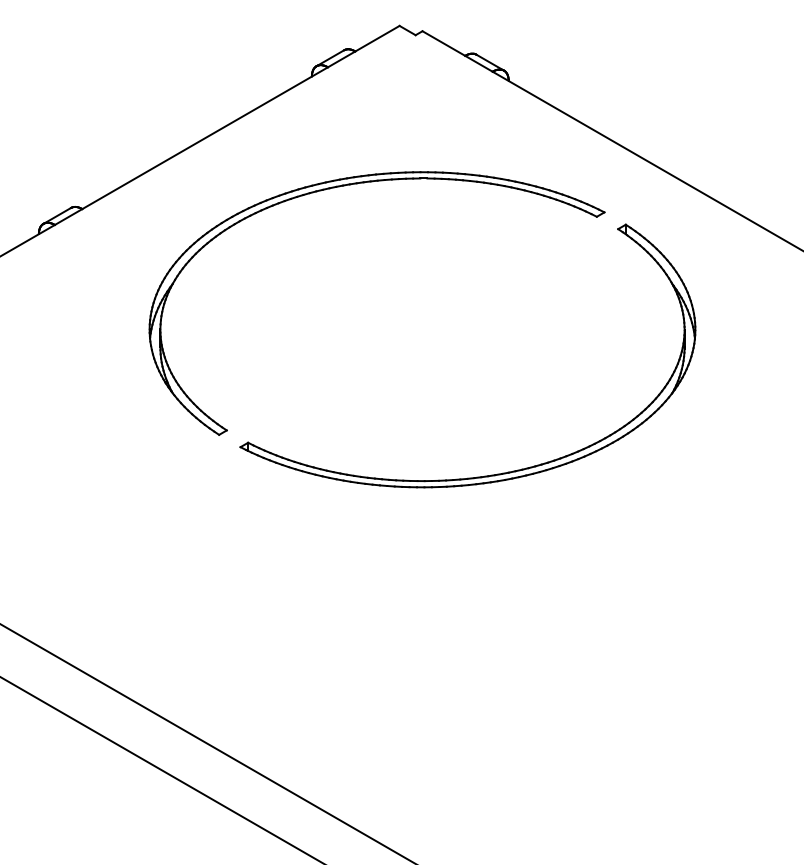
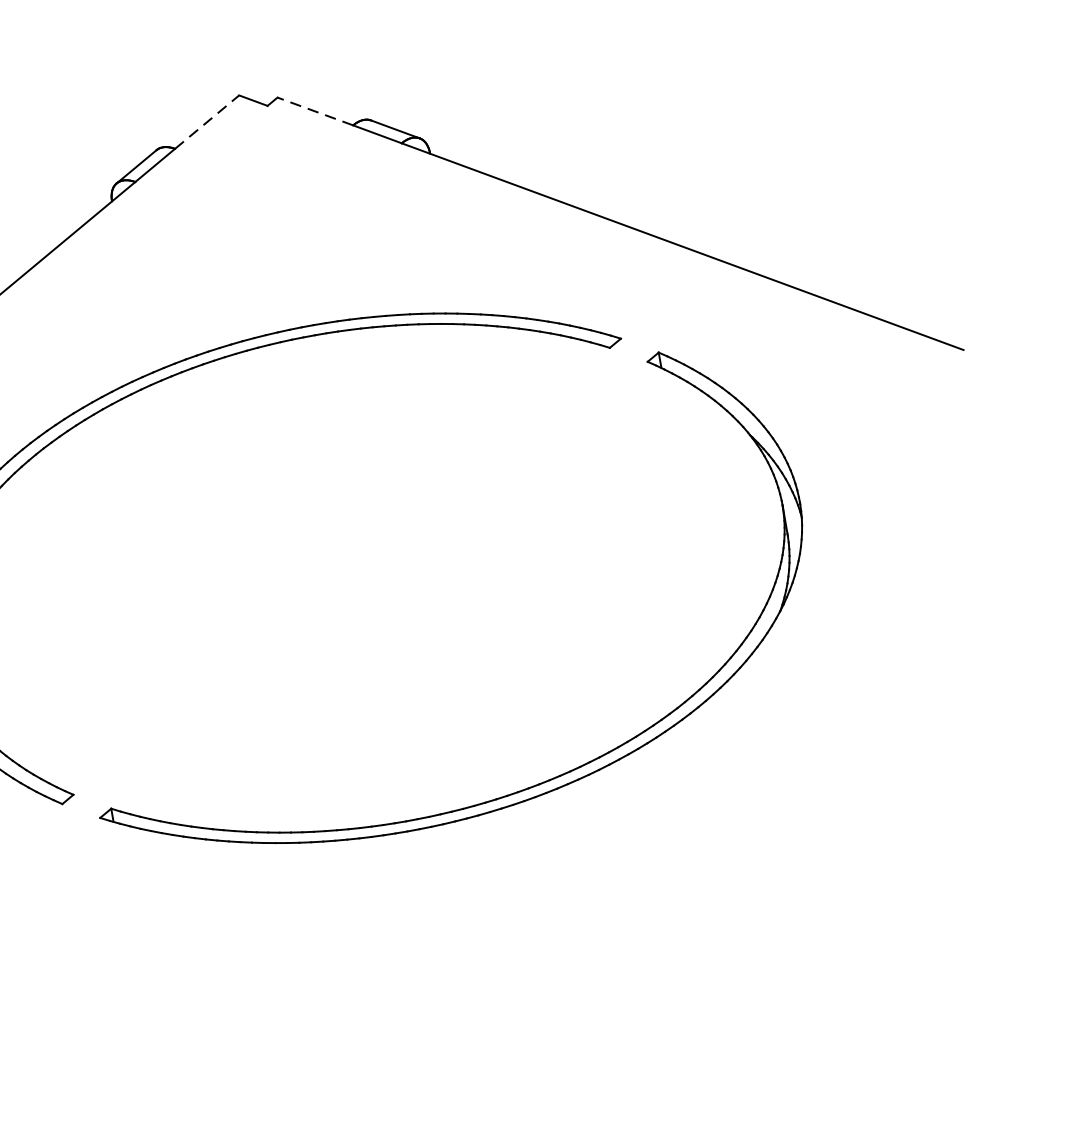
line: (377, 38) -> (207, 121), solid -> dashed
line: (443, 43) -> (314, 111), solid -> dashed

